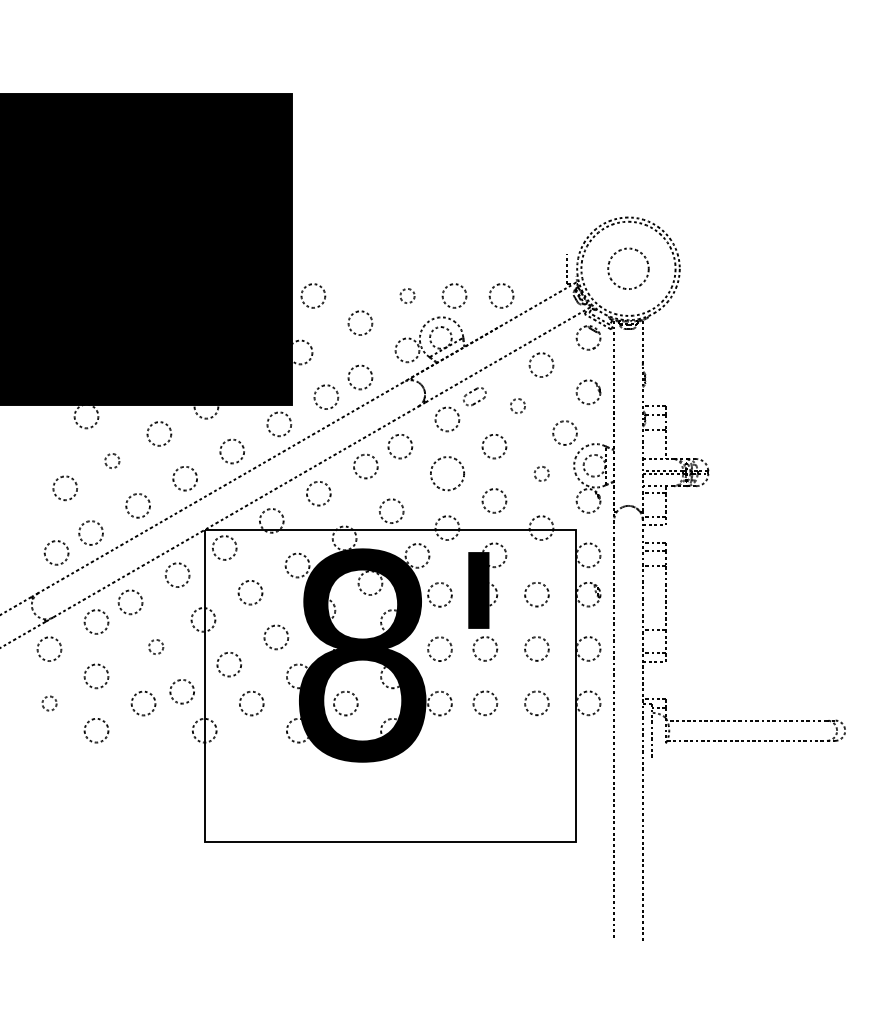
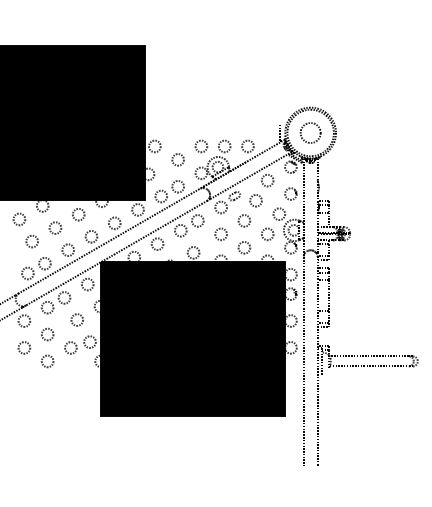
circle: (407, 296) -> (201, 146), size x1.67
circle: (516, 405) -> (255, 200), size x1.67
circle: (39, 443) -> (19, 219), added
circle: (112, 459) -> (55, 227), size x1.67
circle: (446, 474) -> (220, 234), size x0.71
circle: (541, 474) -> (267, 234), size x1.67
circle: (154, 645) -> (76, 319), size x1.67
fill: (389, 686) -> (192, 339), added
circle: (49, 702) -> (24, 347), size x1.67

